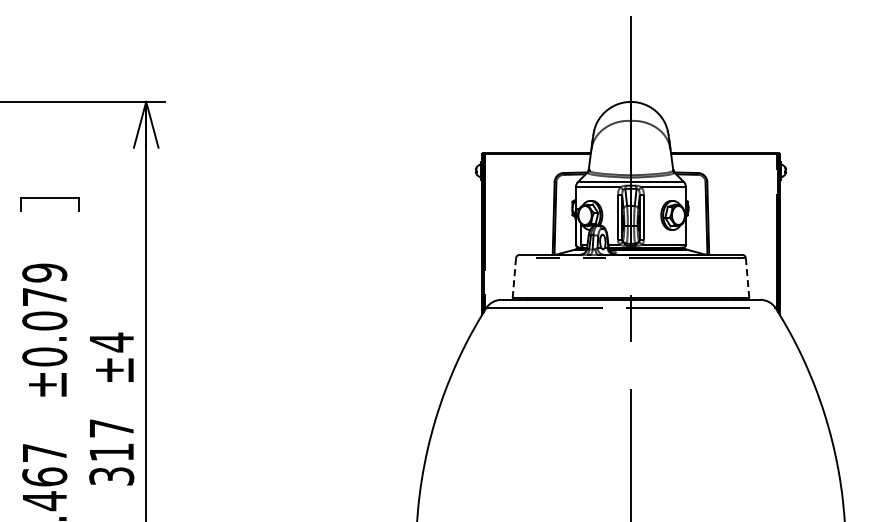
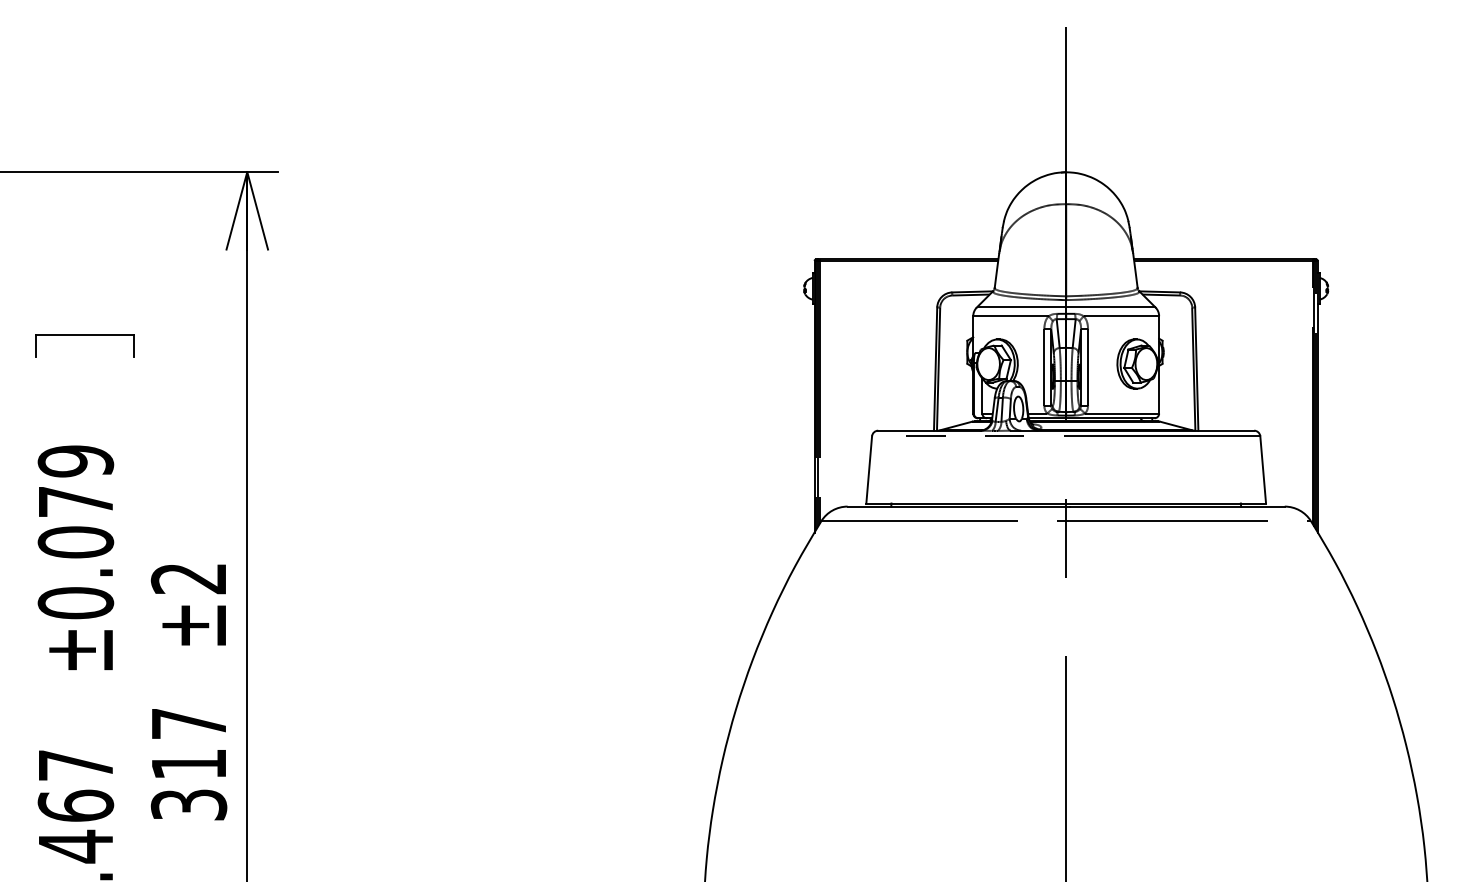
line: (514, 278) -> (869, 470), dashed -> solid
line: (747, 278) -> (1263, 470), dashed -> solid
text: (111, 342) -> (188, 578), ±4 -> ±2

